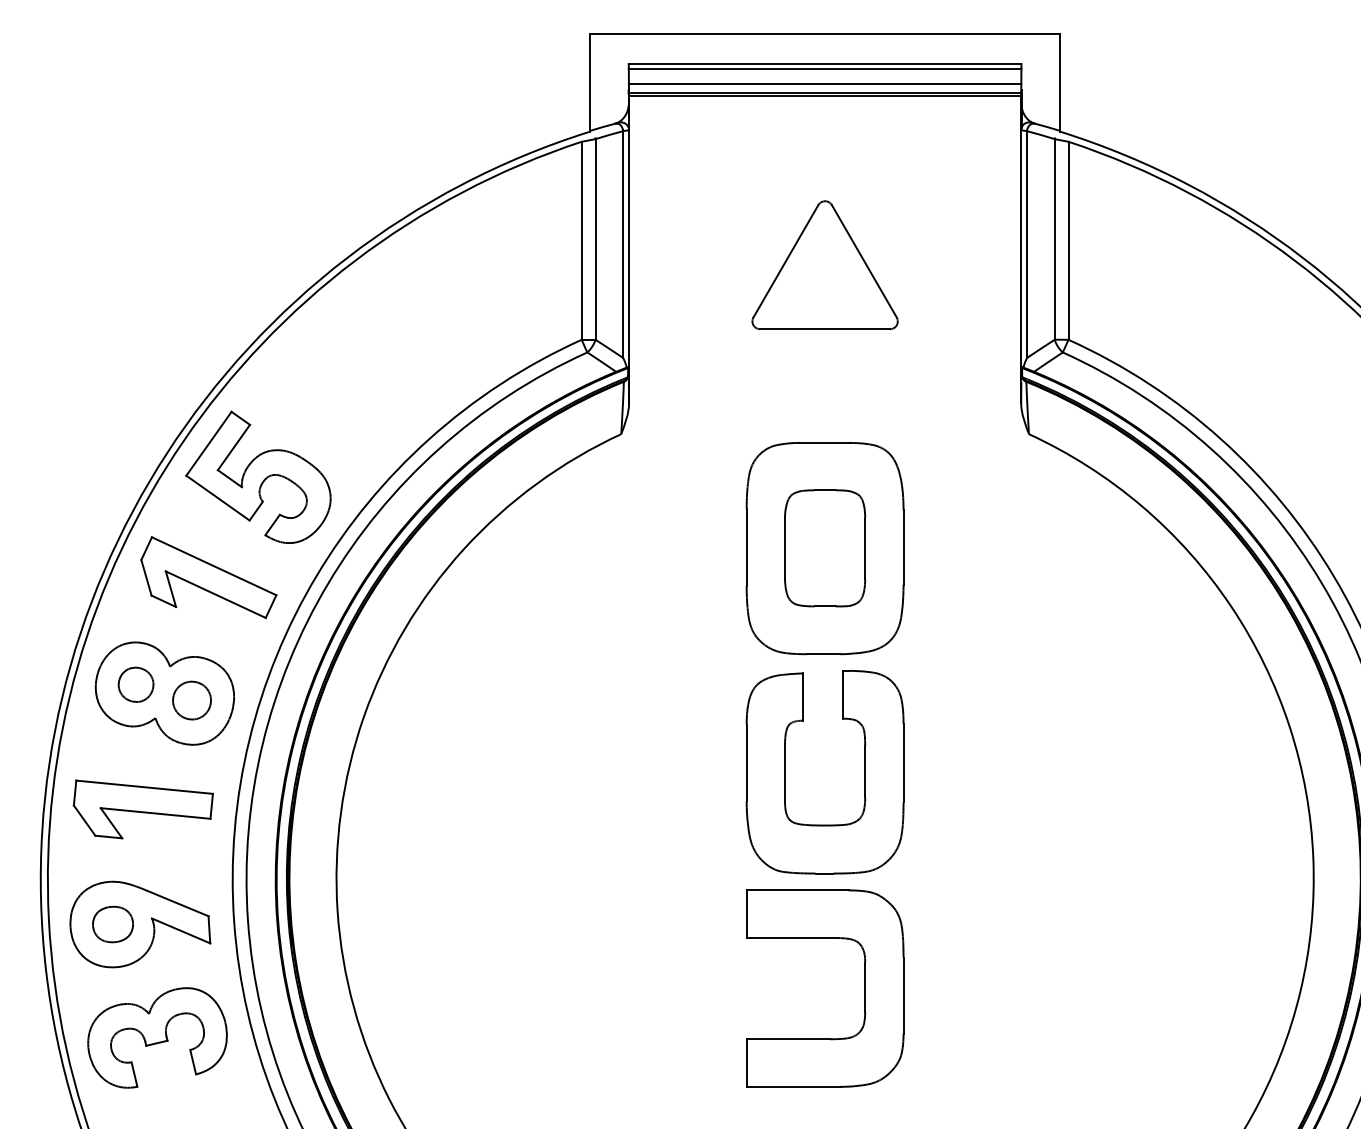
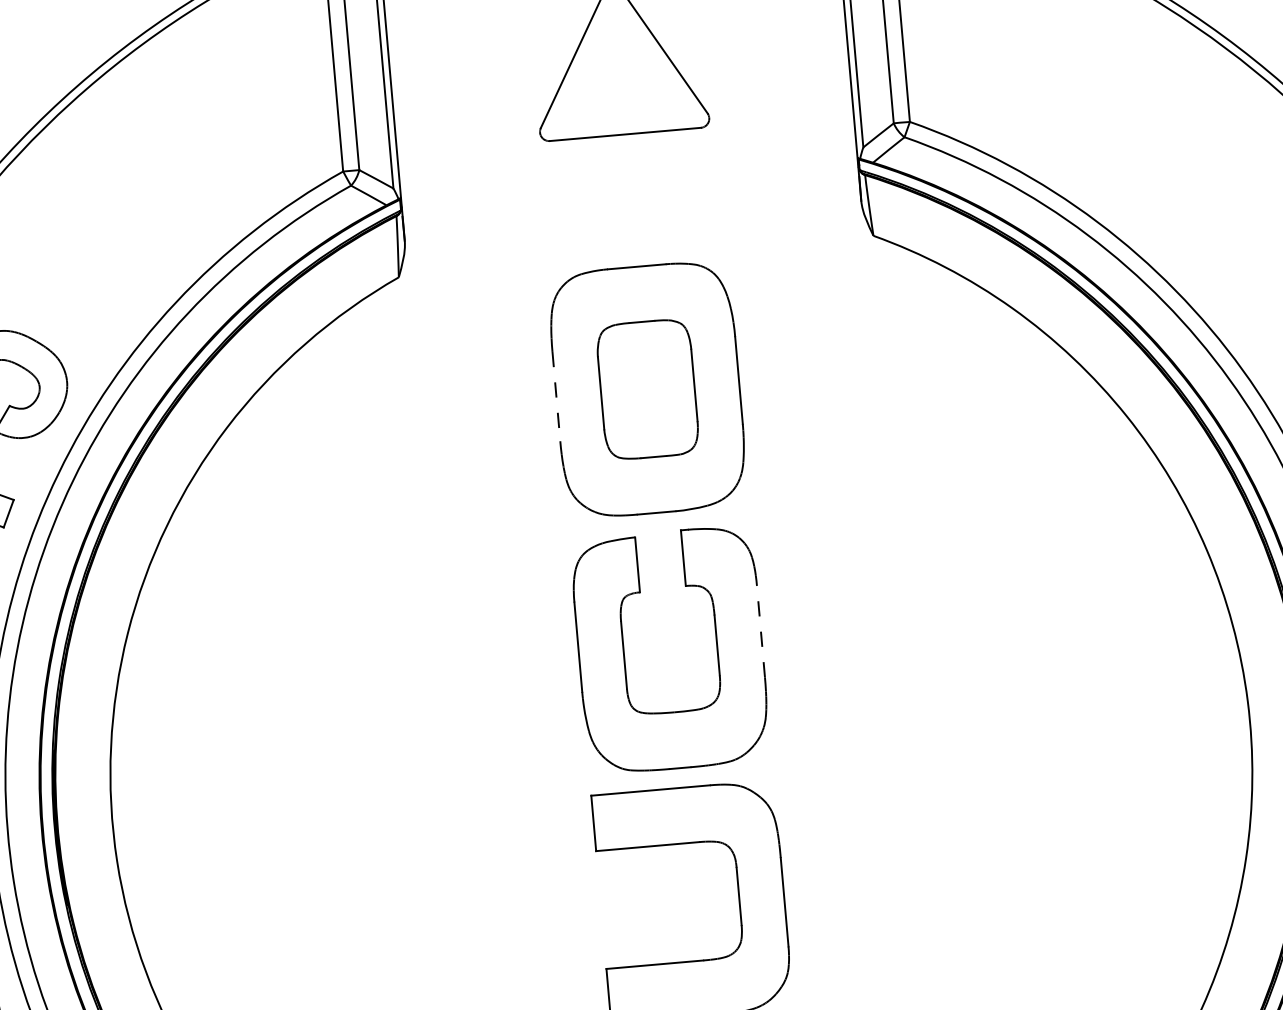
line: (746, 548) -> (556, 397), solid -> dashed
line: (903, 762) -> (760, 630), solid -> dashed

